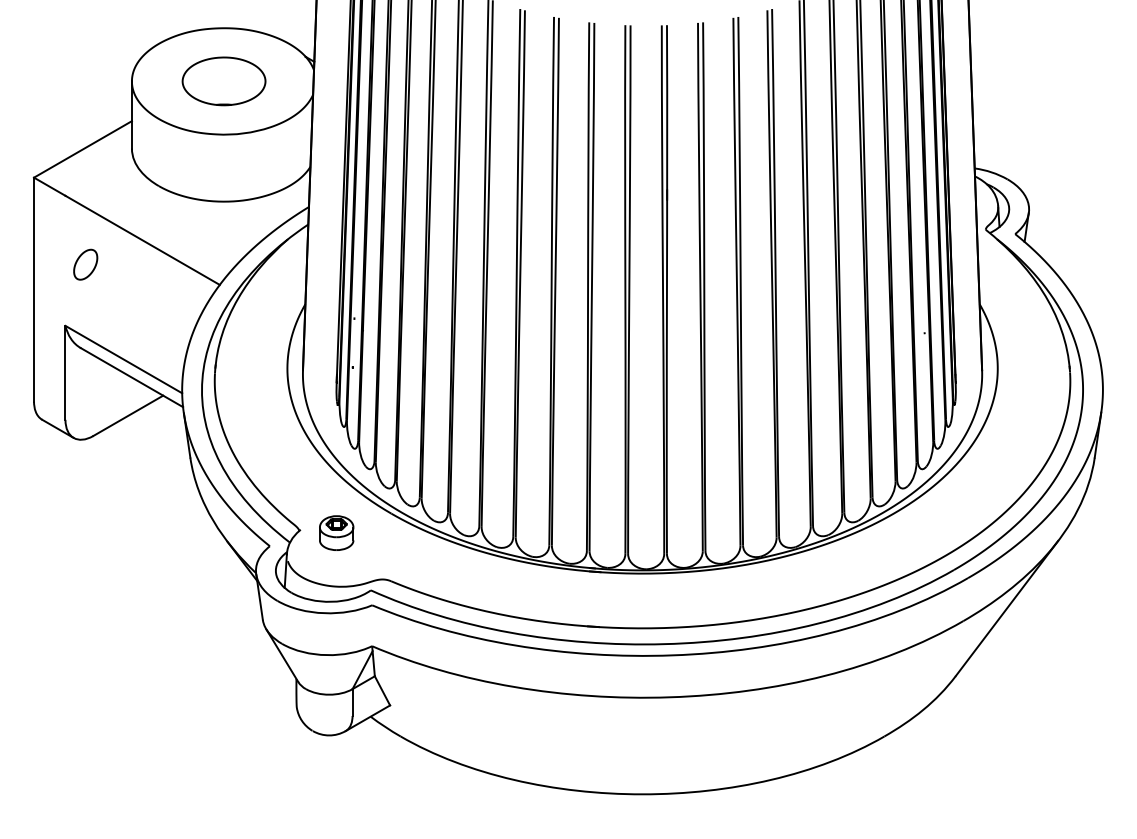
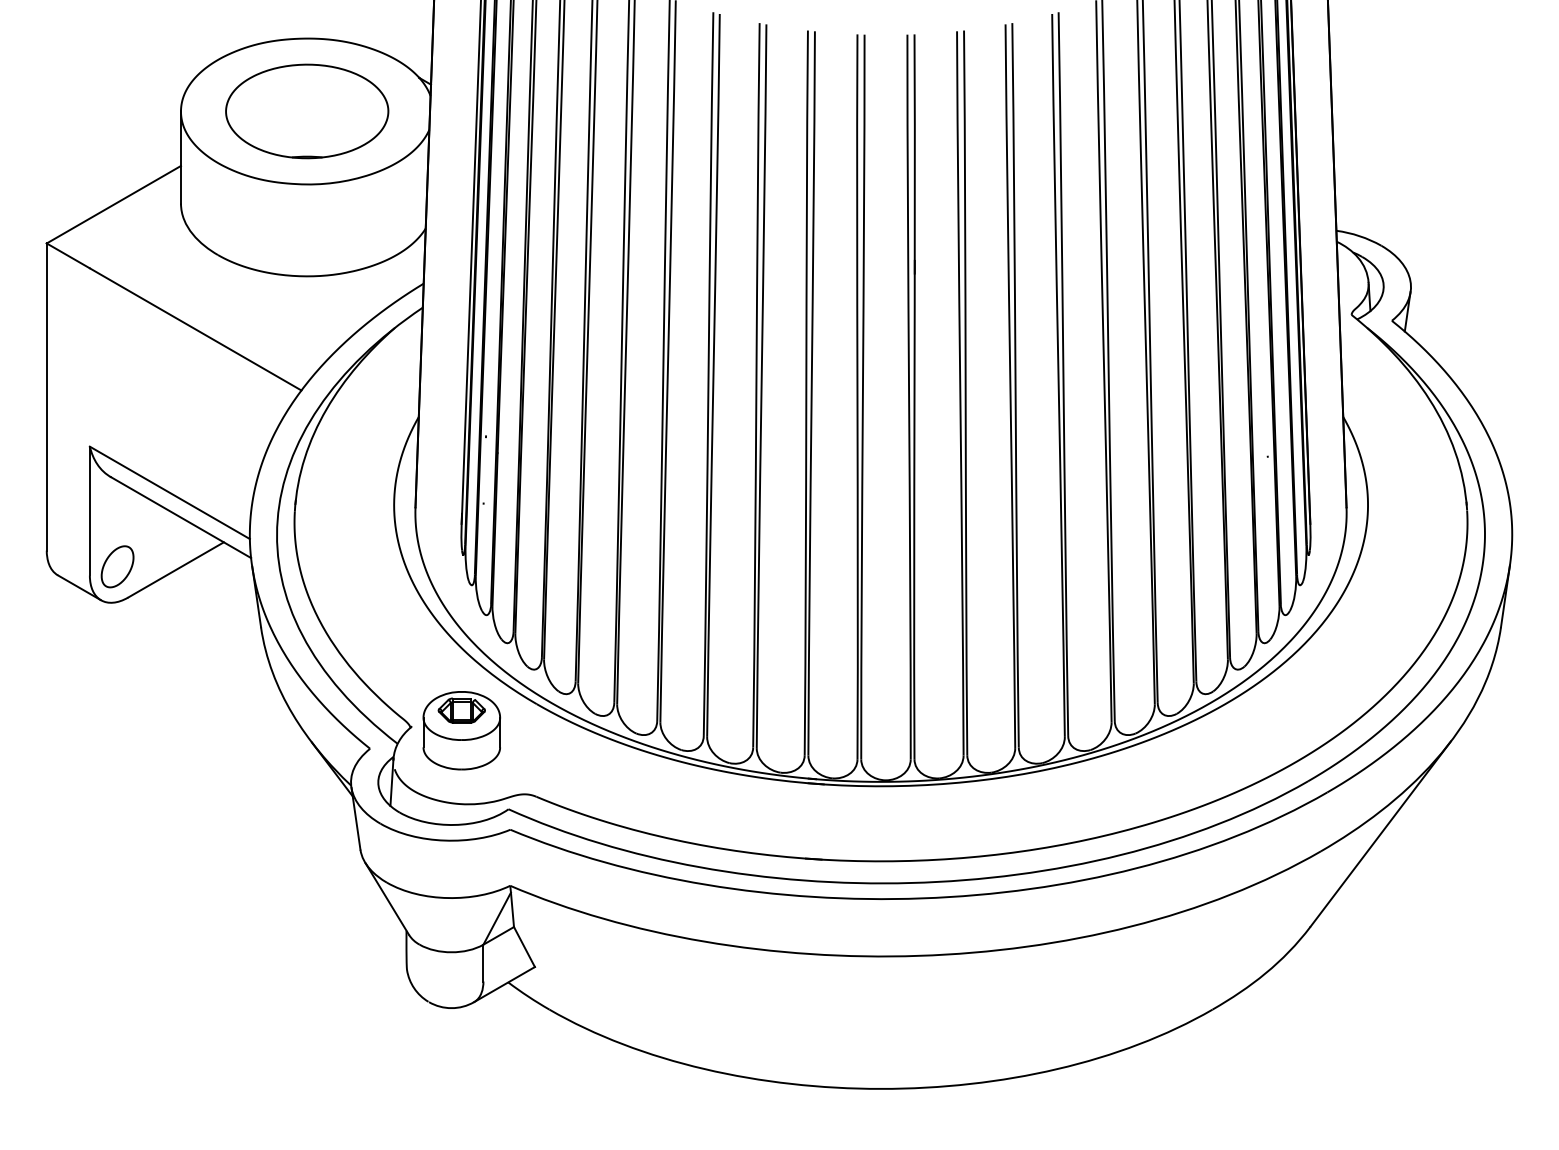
part: (224, 81) -> (307, 111), size x1.43
part: (85, 264) -> (117, 566), moved
part: (336, 532) -> (461, 730), size x1.67

